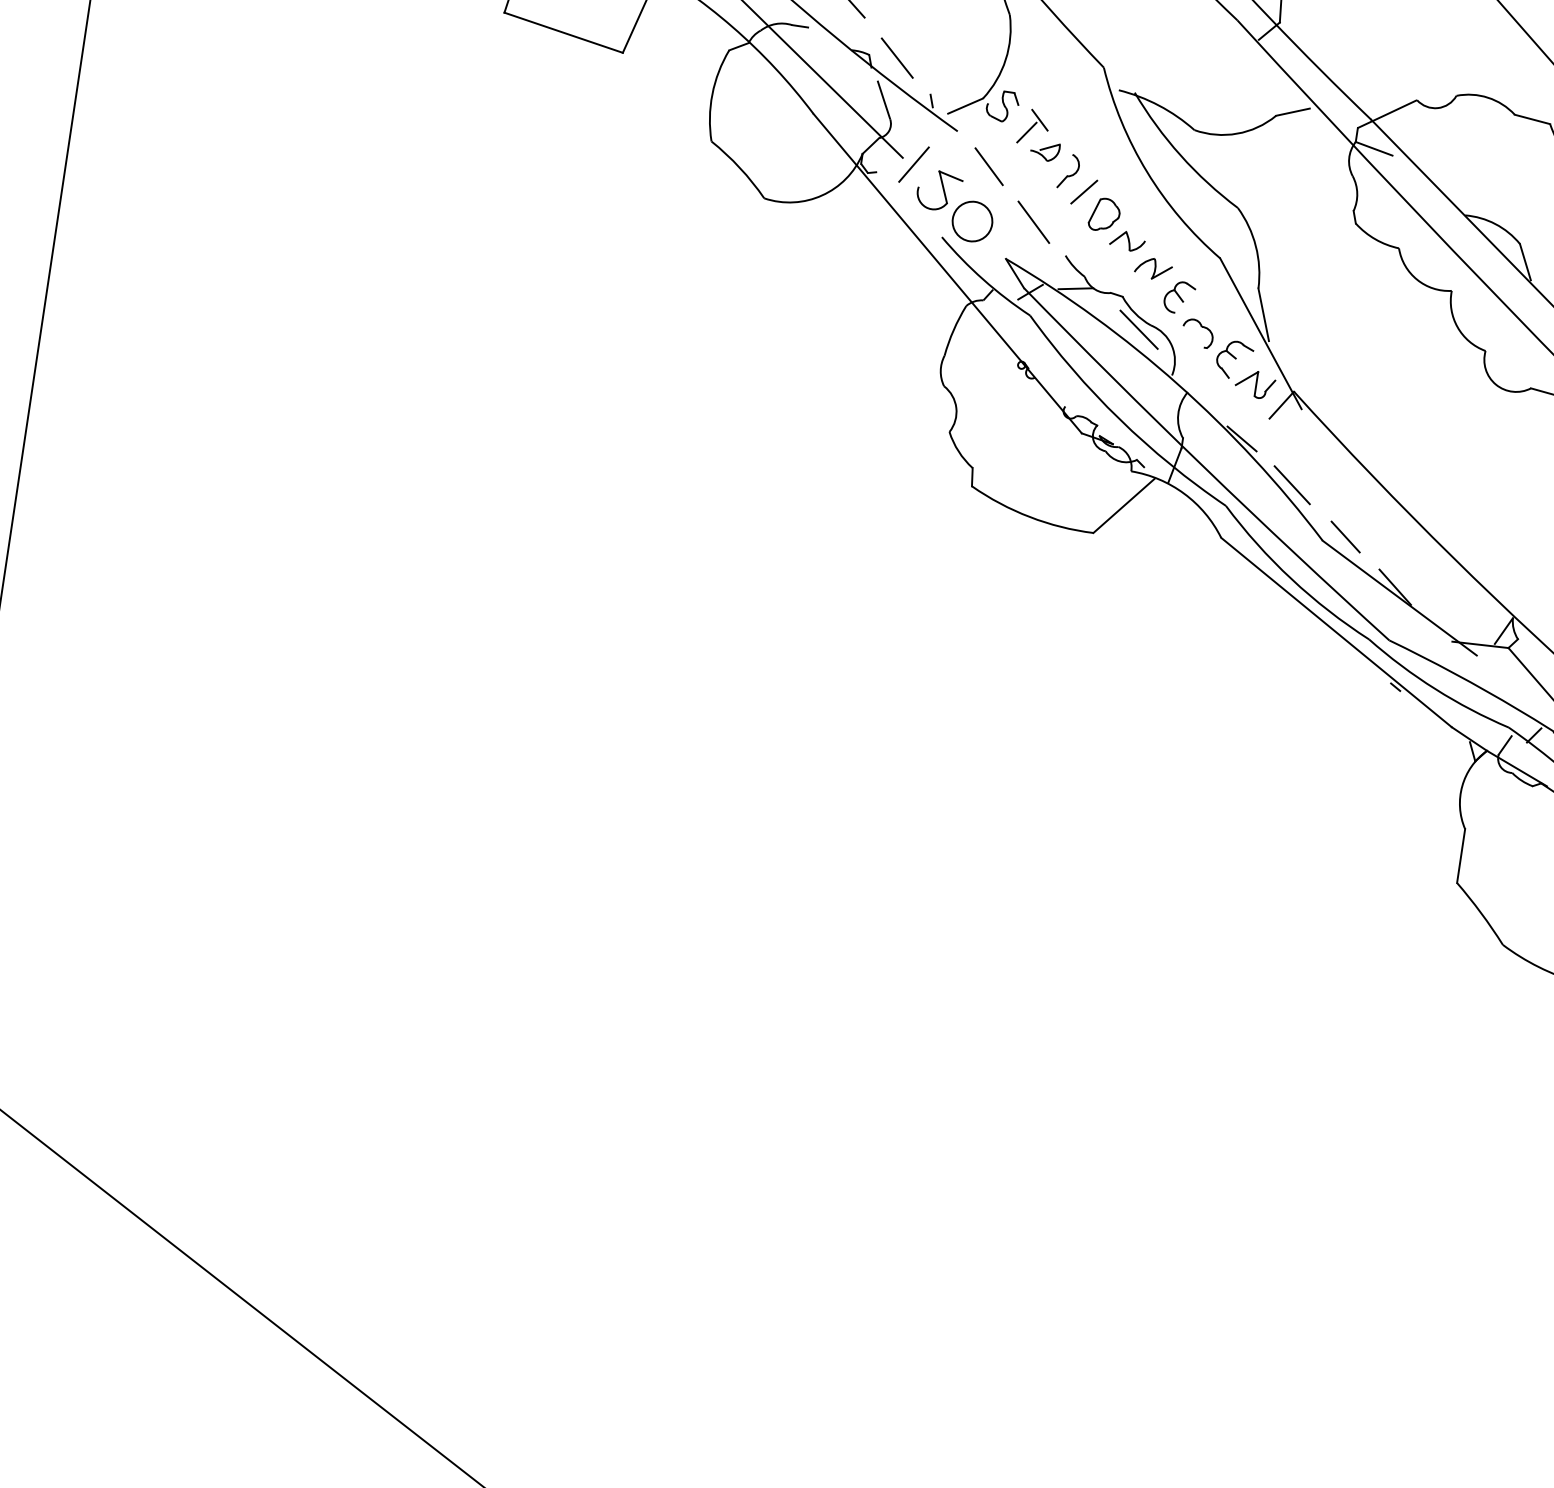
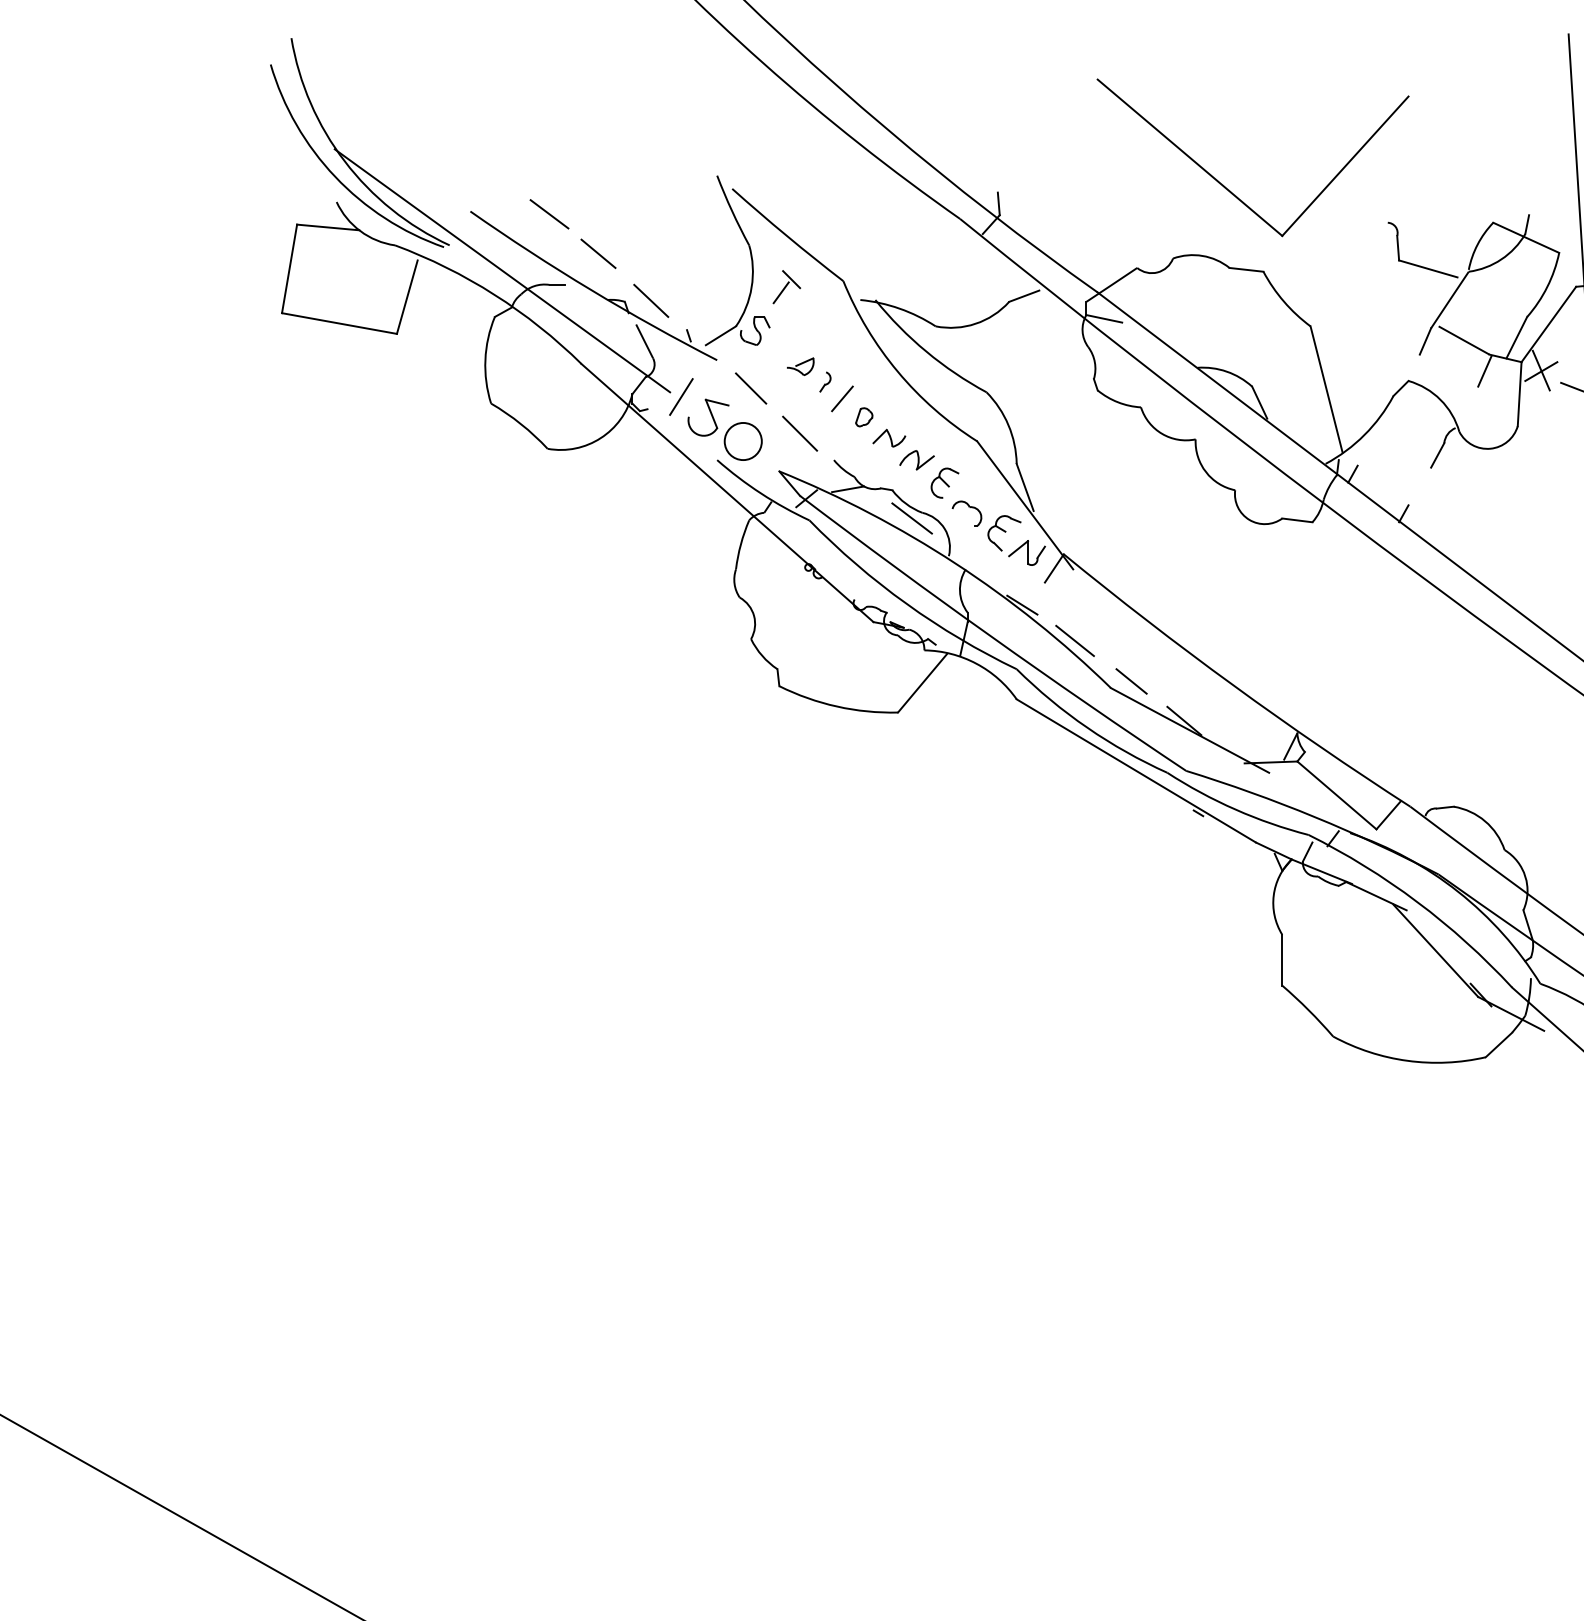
part: (1033, 127) -> (786, 287), moved
part: (1069, 171) -> (825, 381), size x0.6
part: (1103, 215) -> (863, 417), size x0.6

